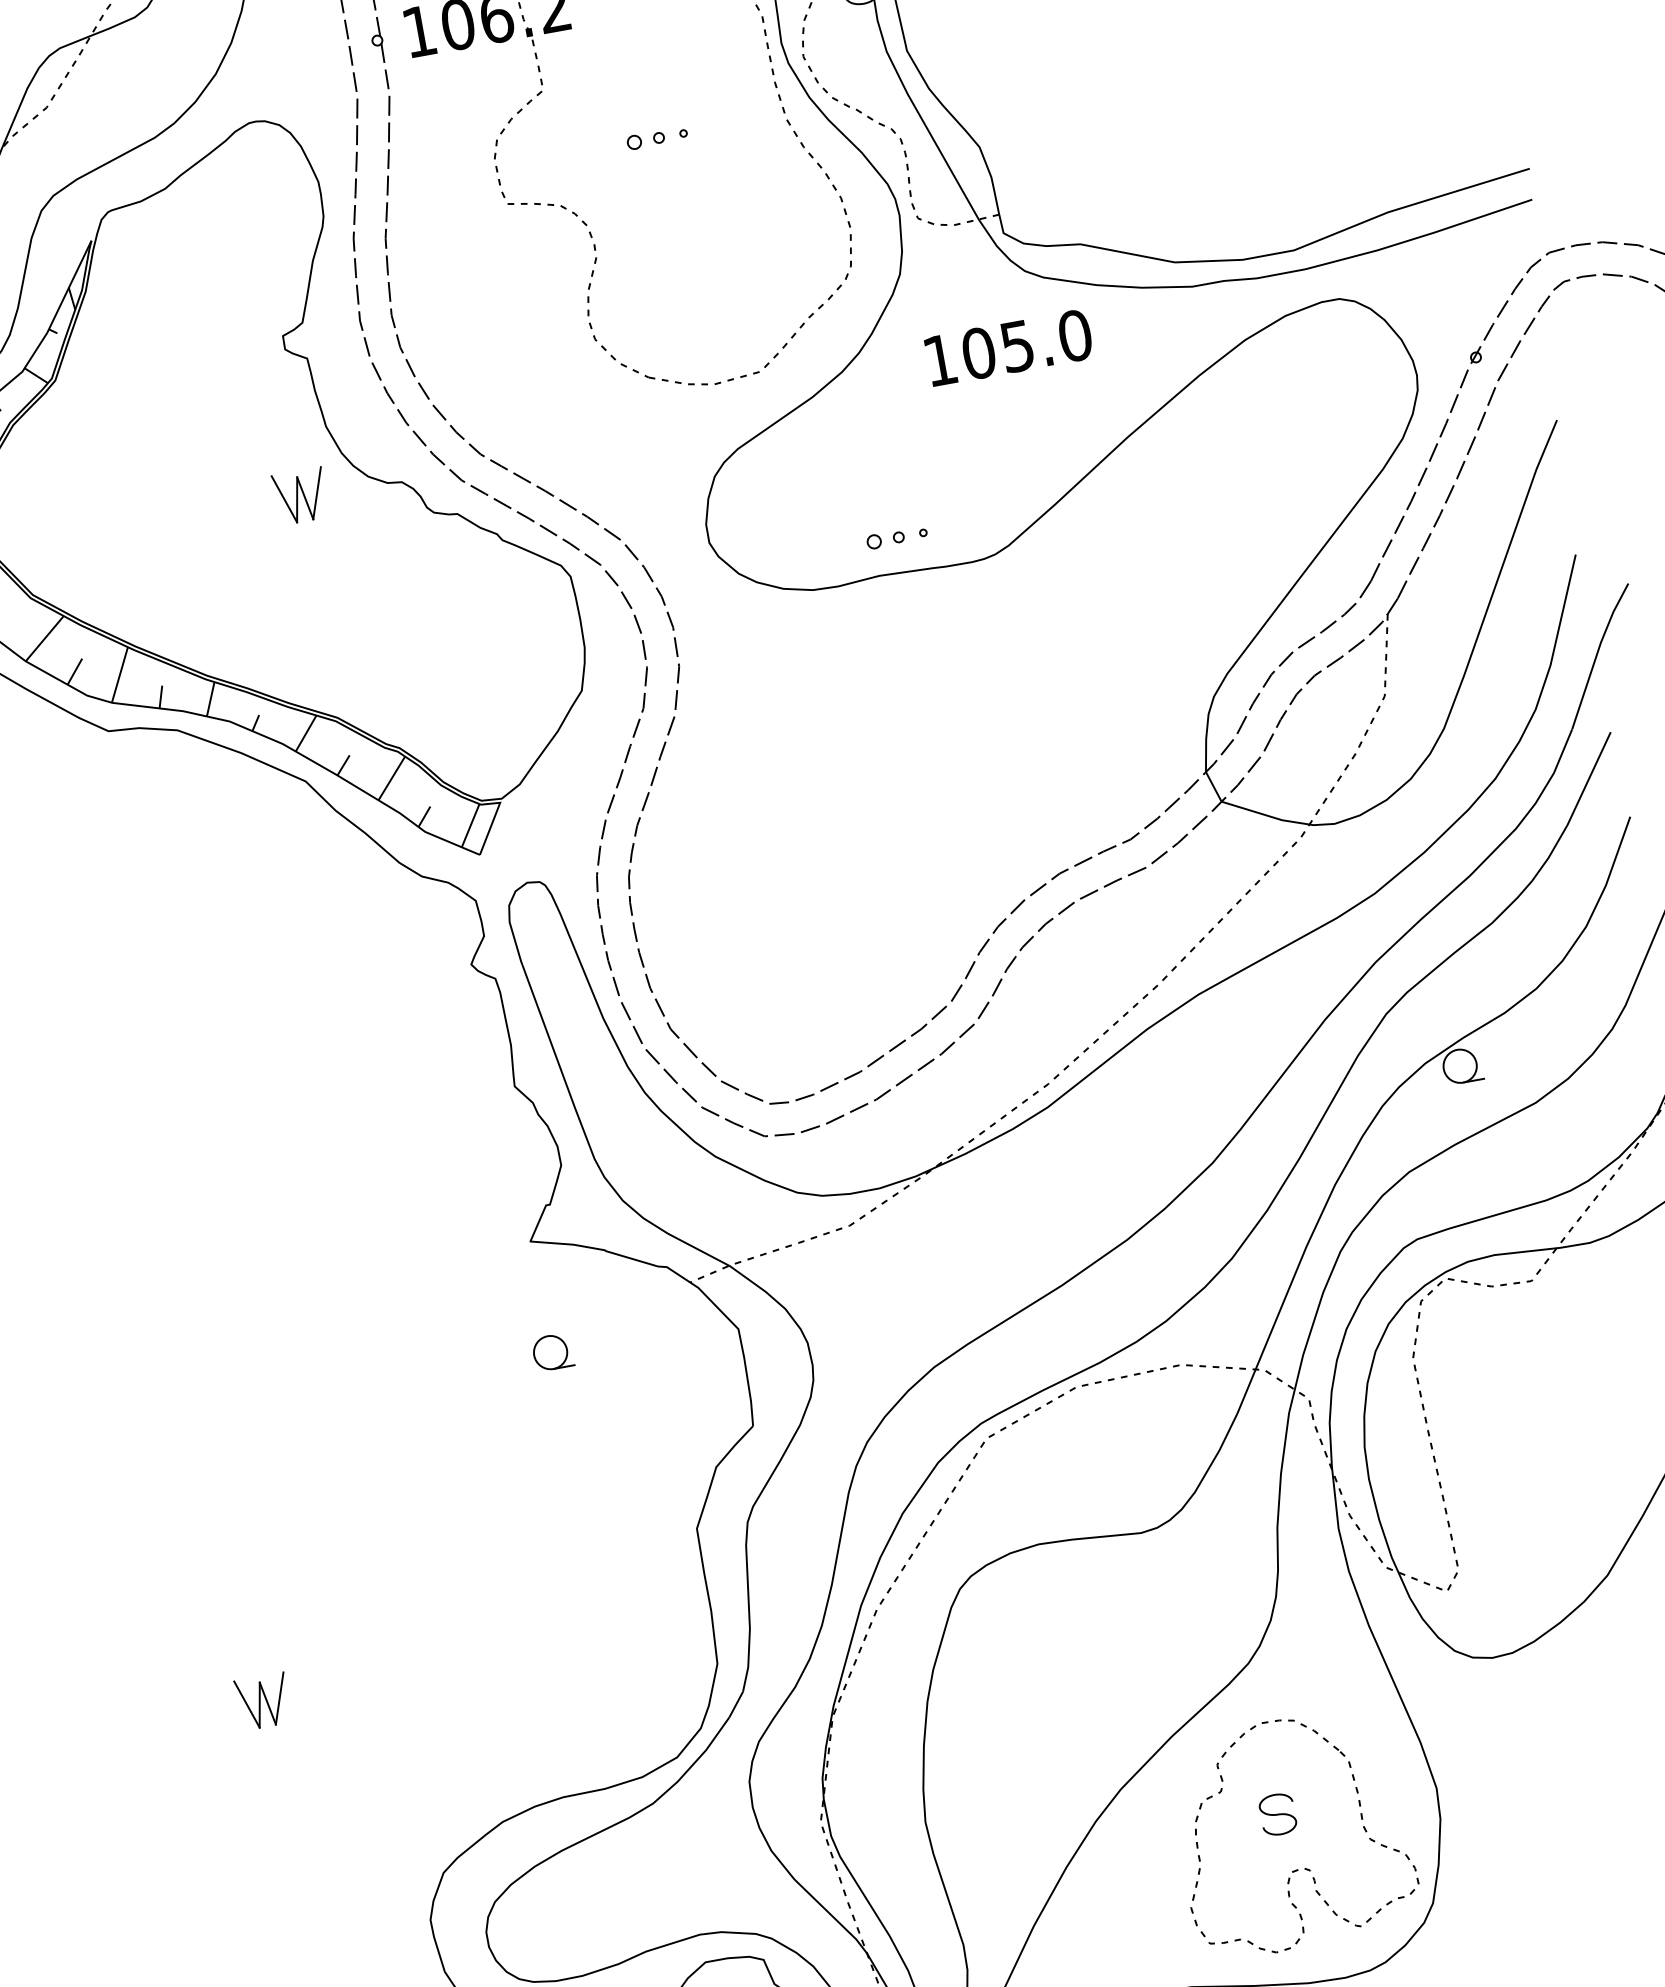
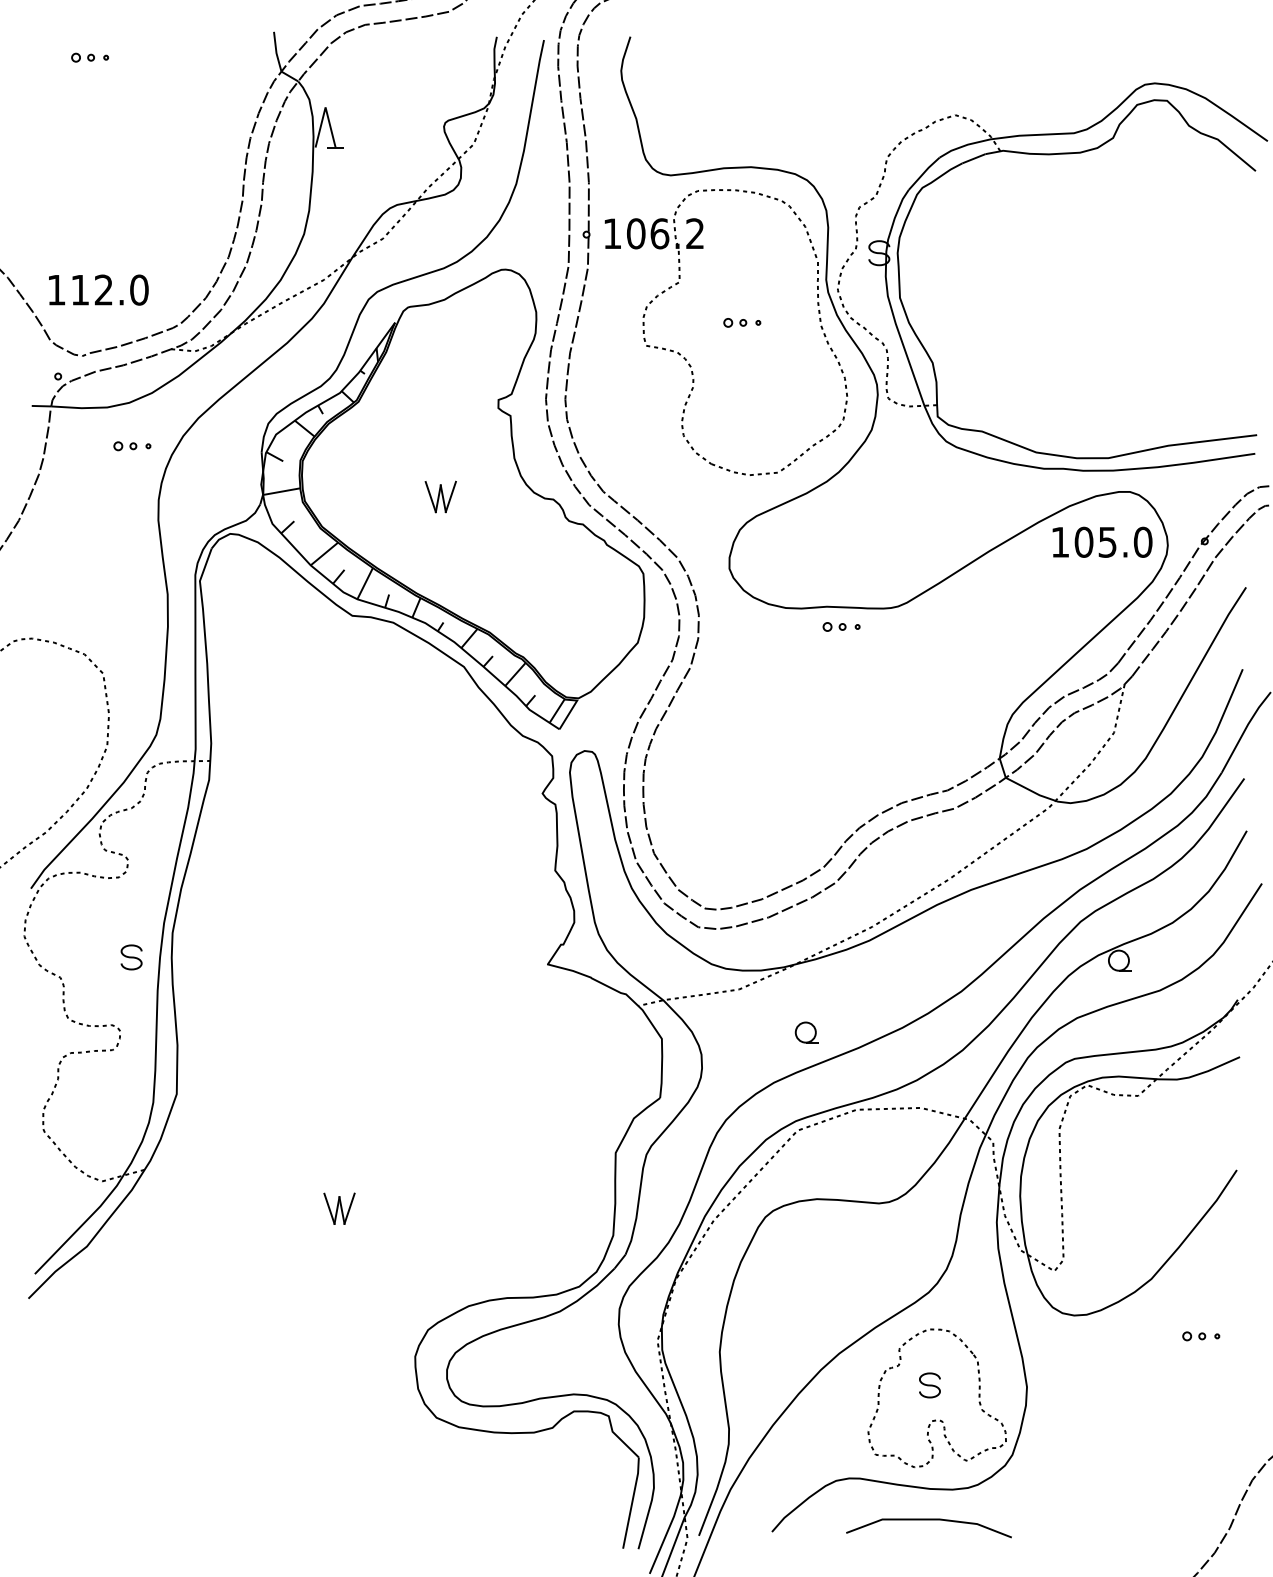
text: (1008, 346) -> (1102, 541), moved
part: (300, 495) -> (440, 496), moved
part: (896, 536) -> (841, 626), moved
part: (551, 1352) -> (806, 1032), moved

